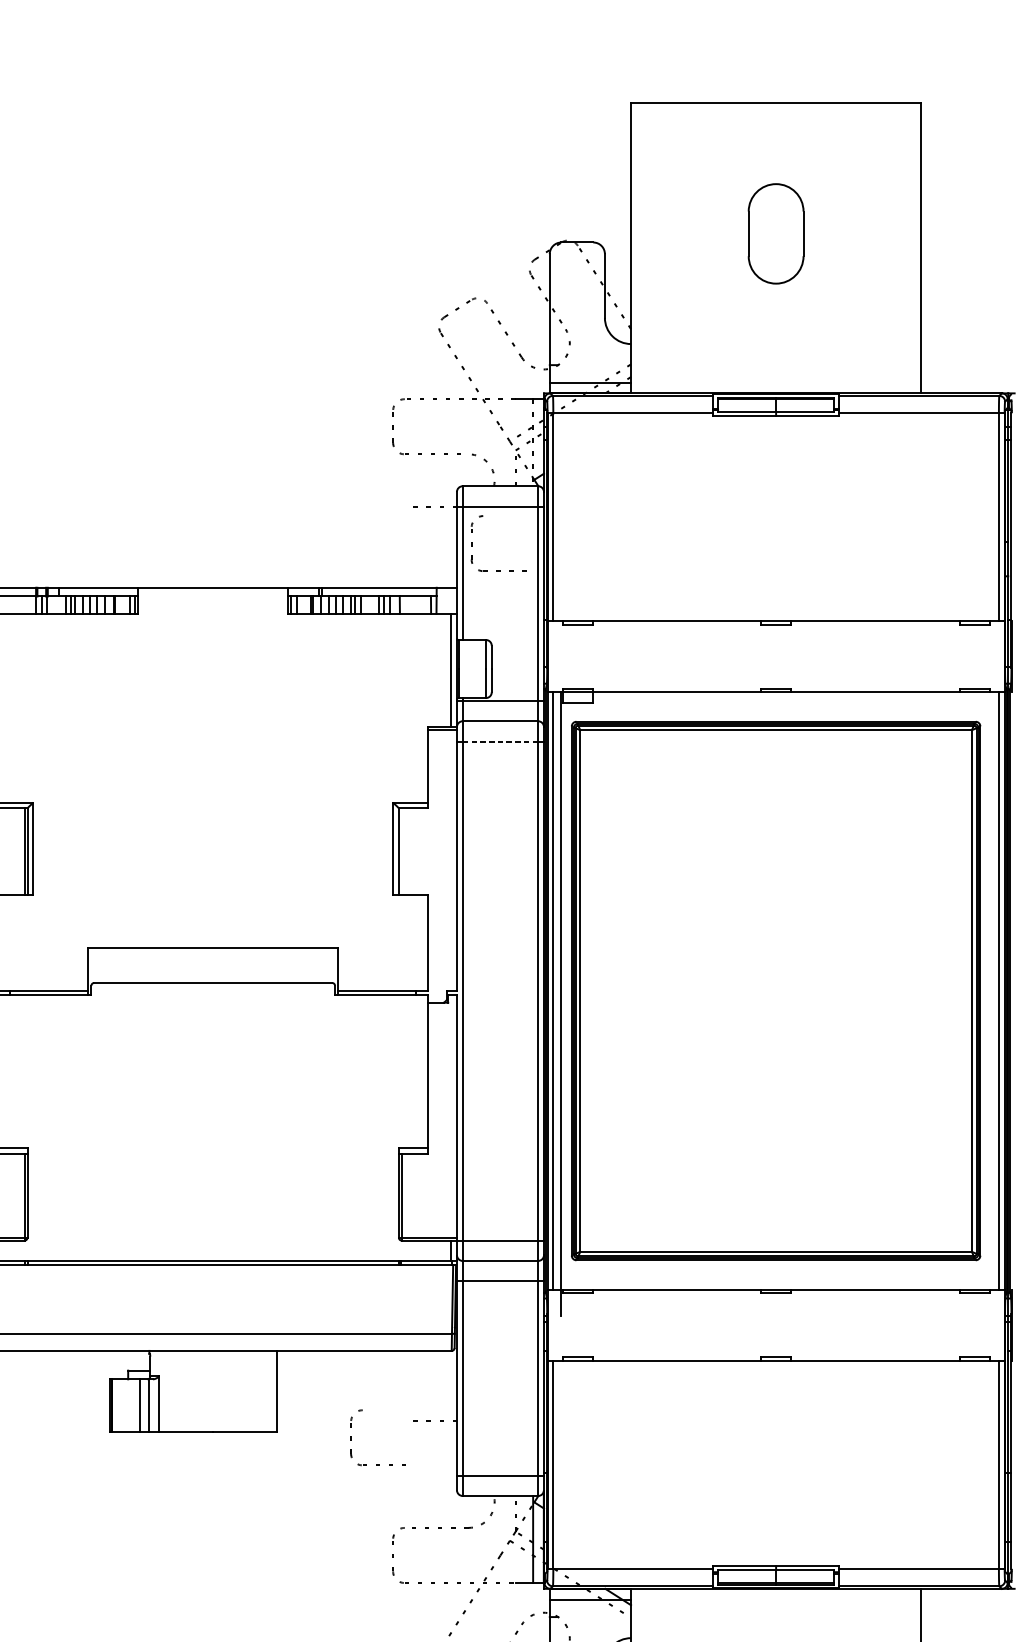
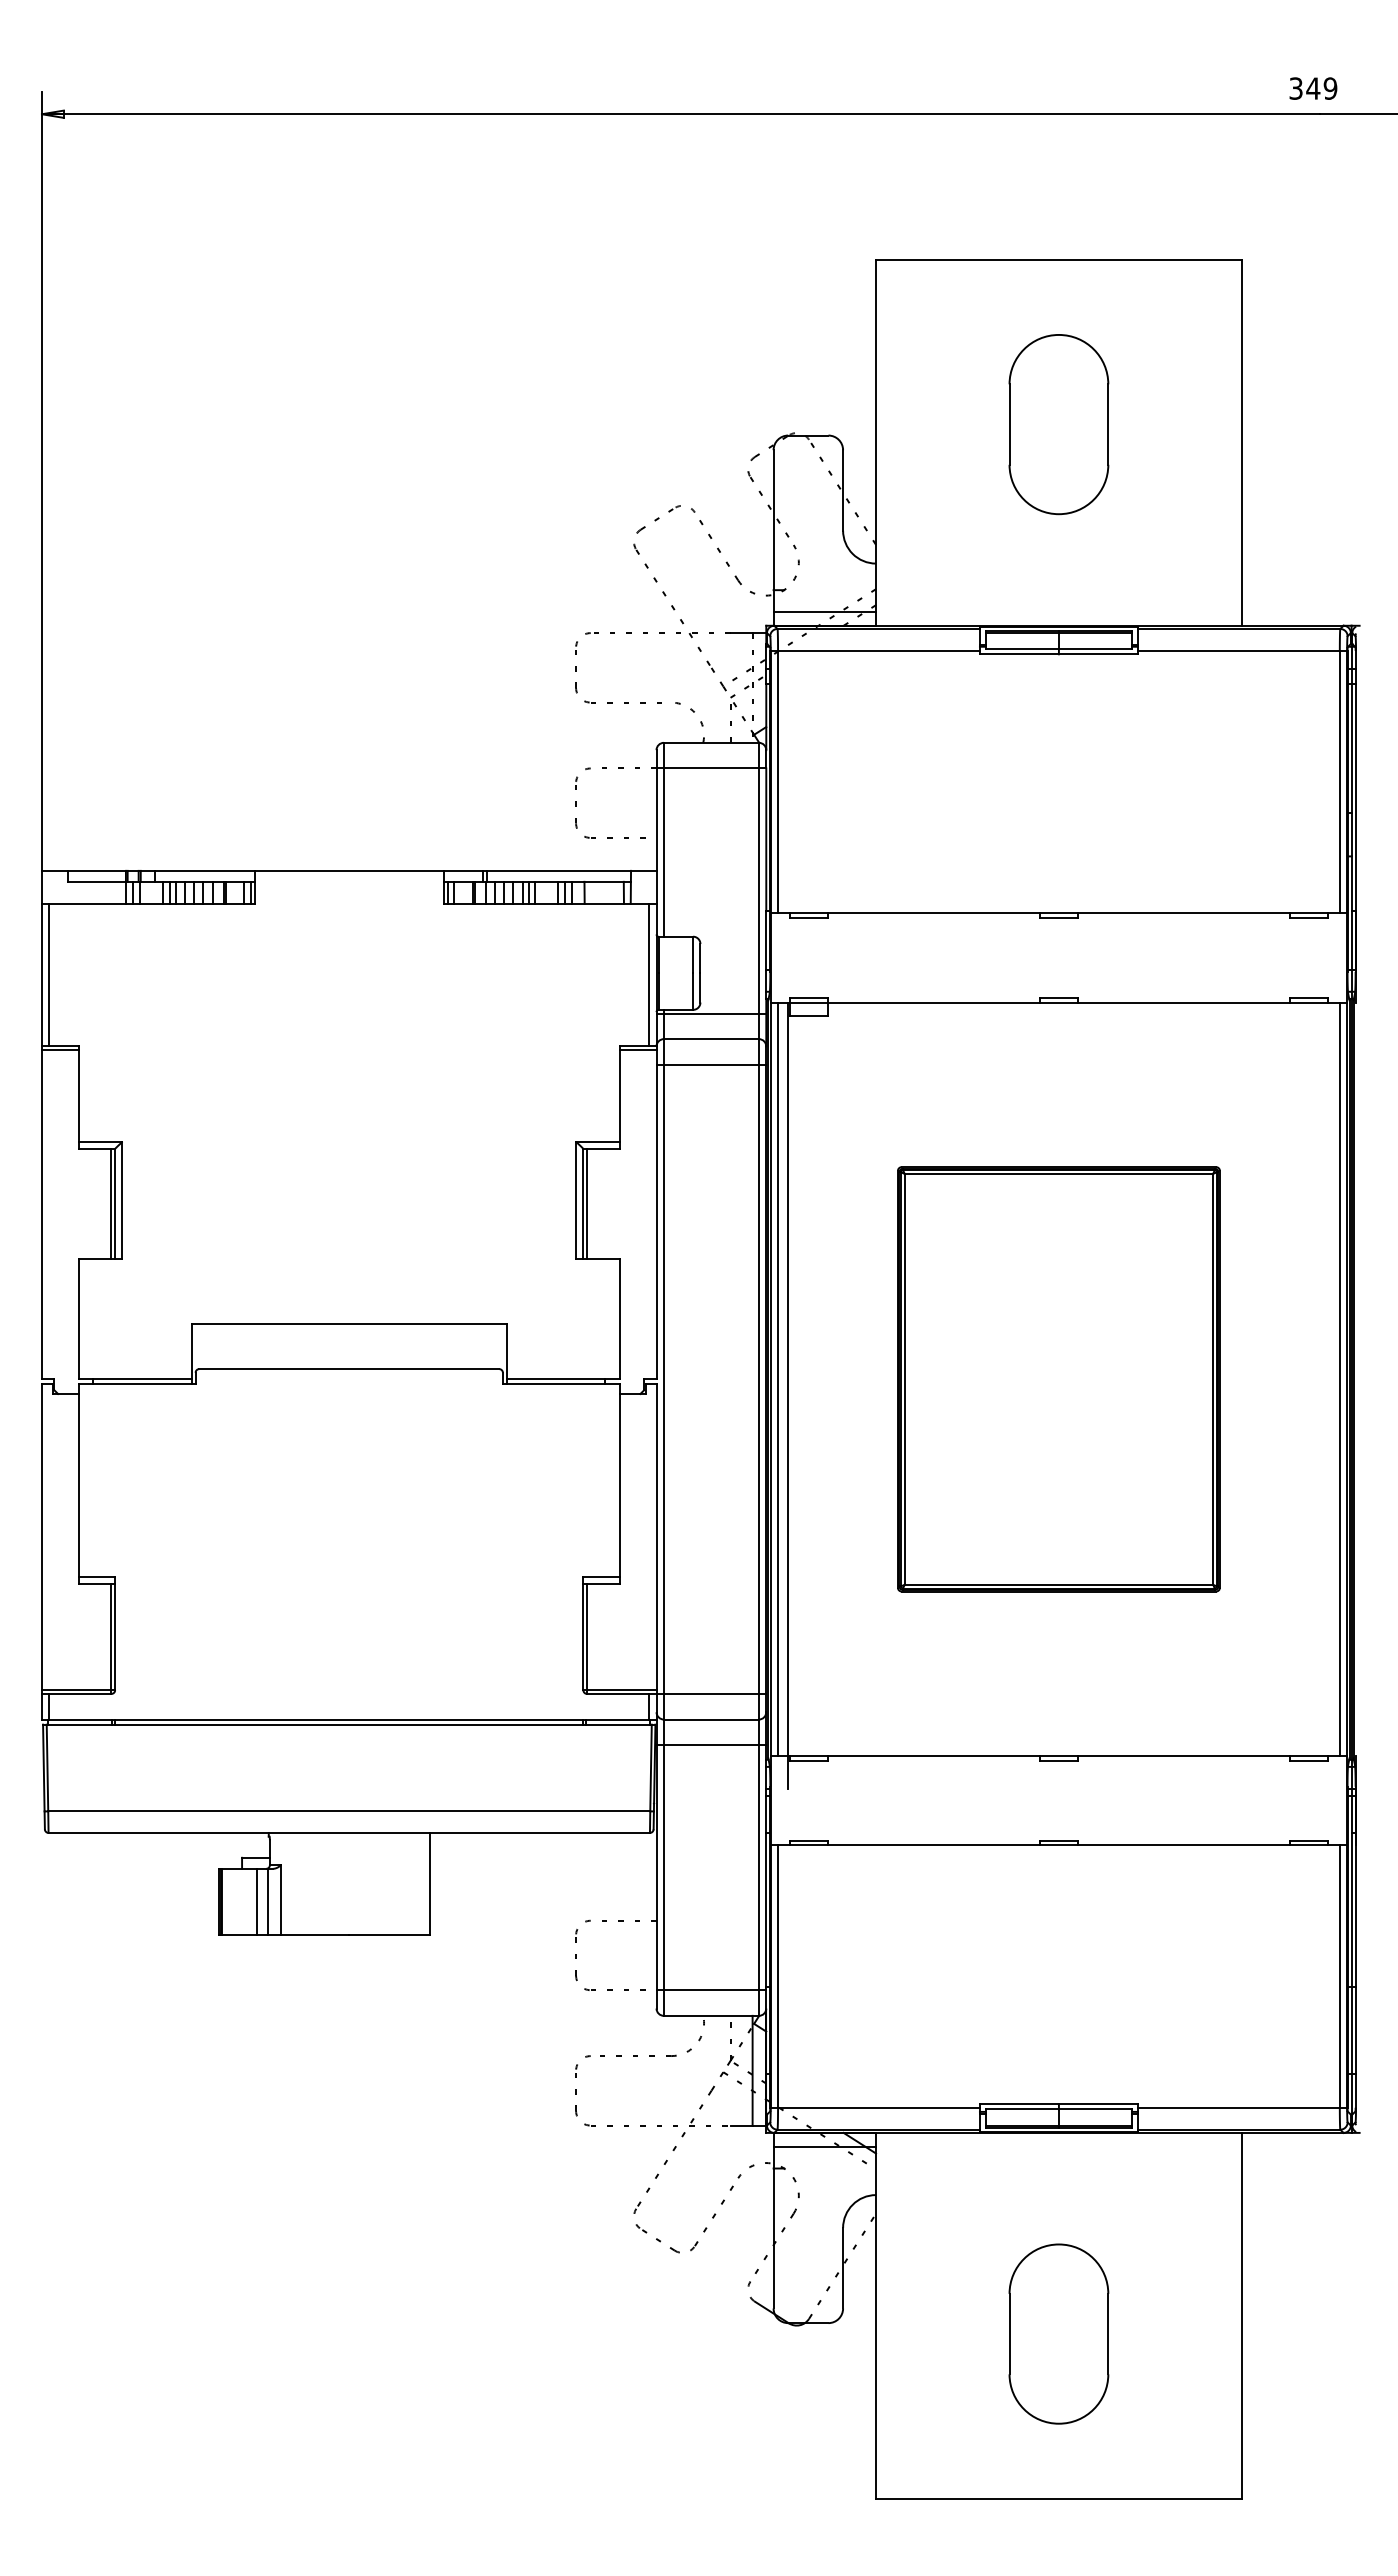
part: (775, 233) -> (1058, 424), size x1.43
part: (471, 543) -> (576, 802), moved
line: (500, 741) -> (711, 1064), dashed -> solid
line: (402, 851) -> (587, 1203), added
part: (775, 991) -> (1058, 1379), size x0.62
part: (351, 1437) -> (576, 1954), moved

